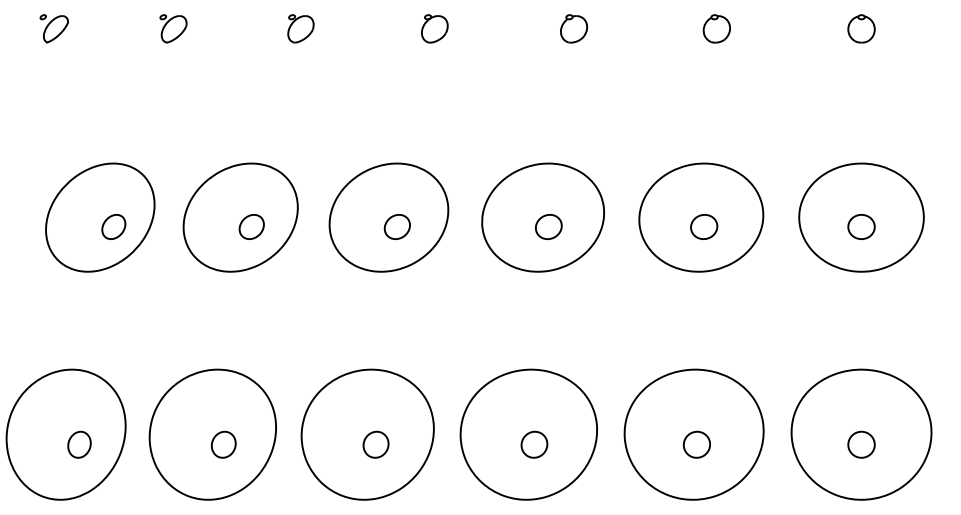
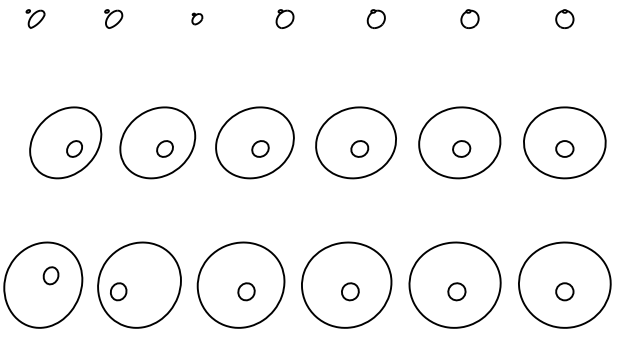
part: (301, 27) -> (197, 18), size x0.6
part: (78, 444) -> (50, 275), moved
part: (223, 444) -> (118, 291), moved

